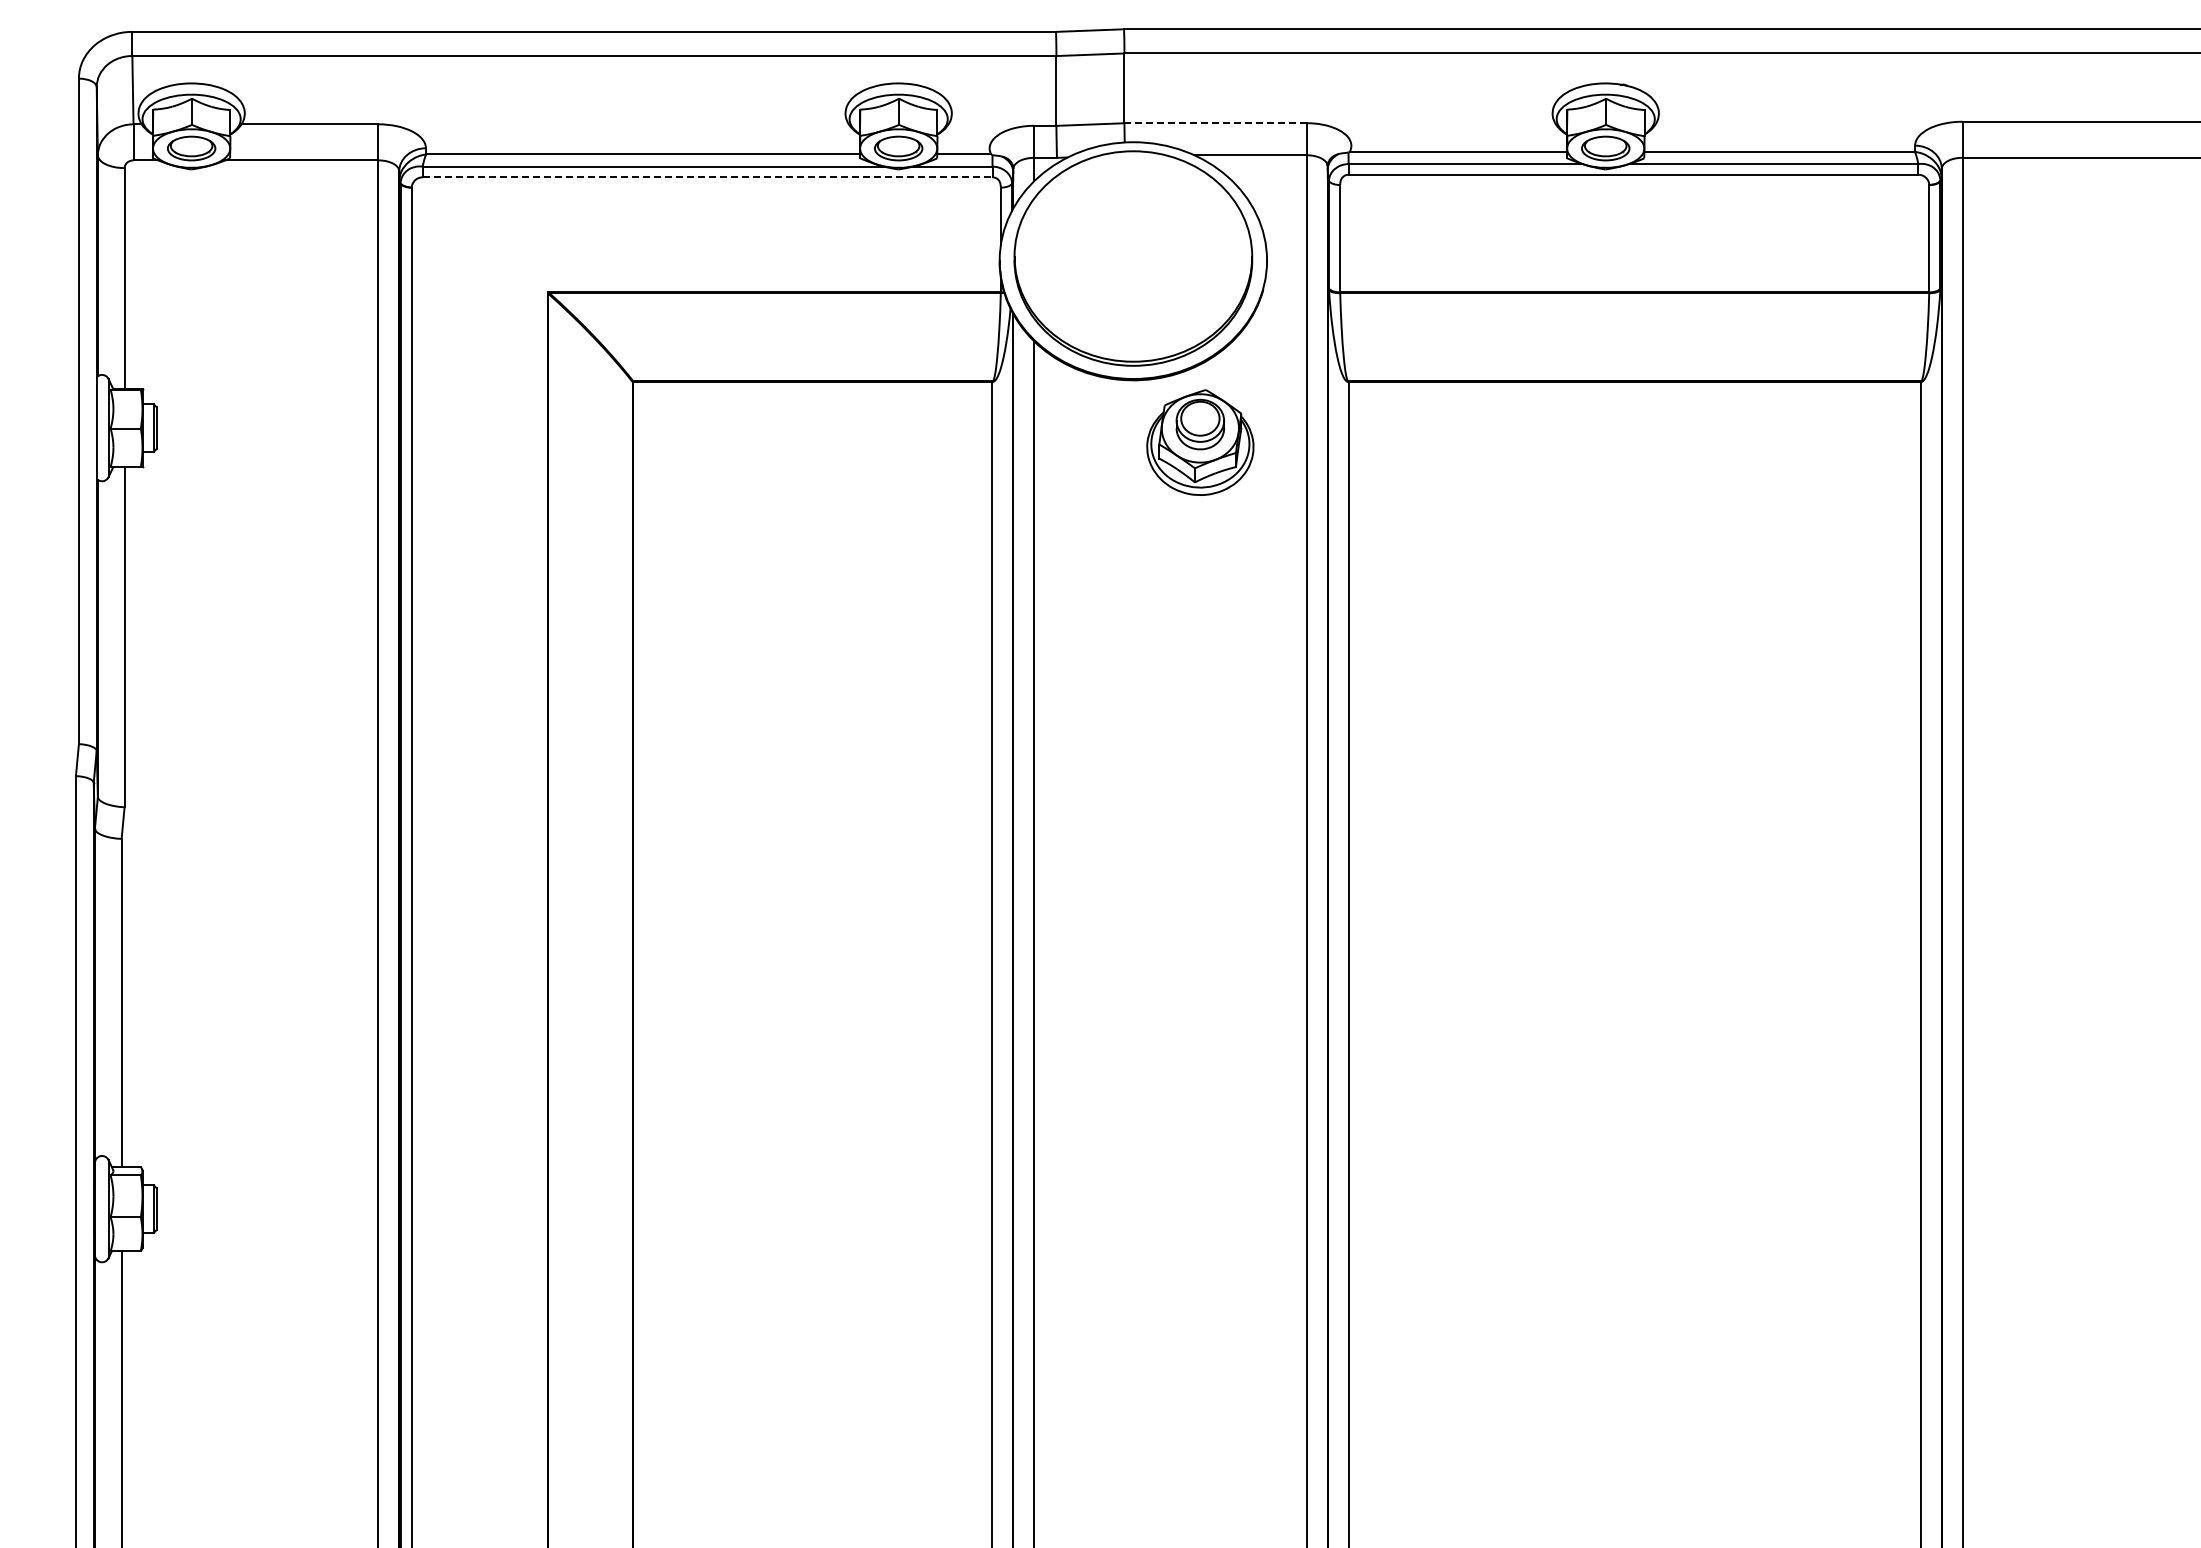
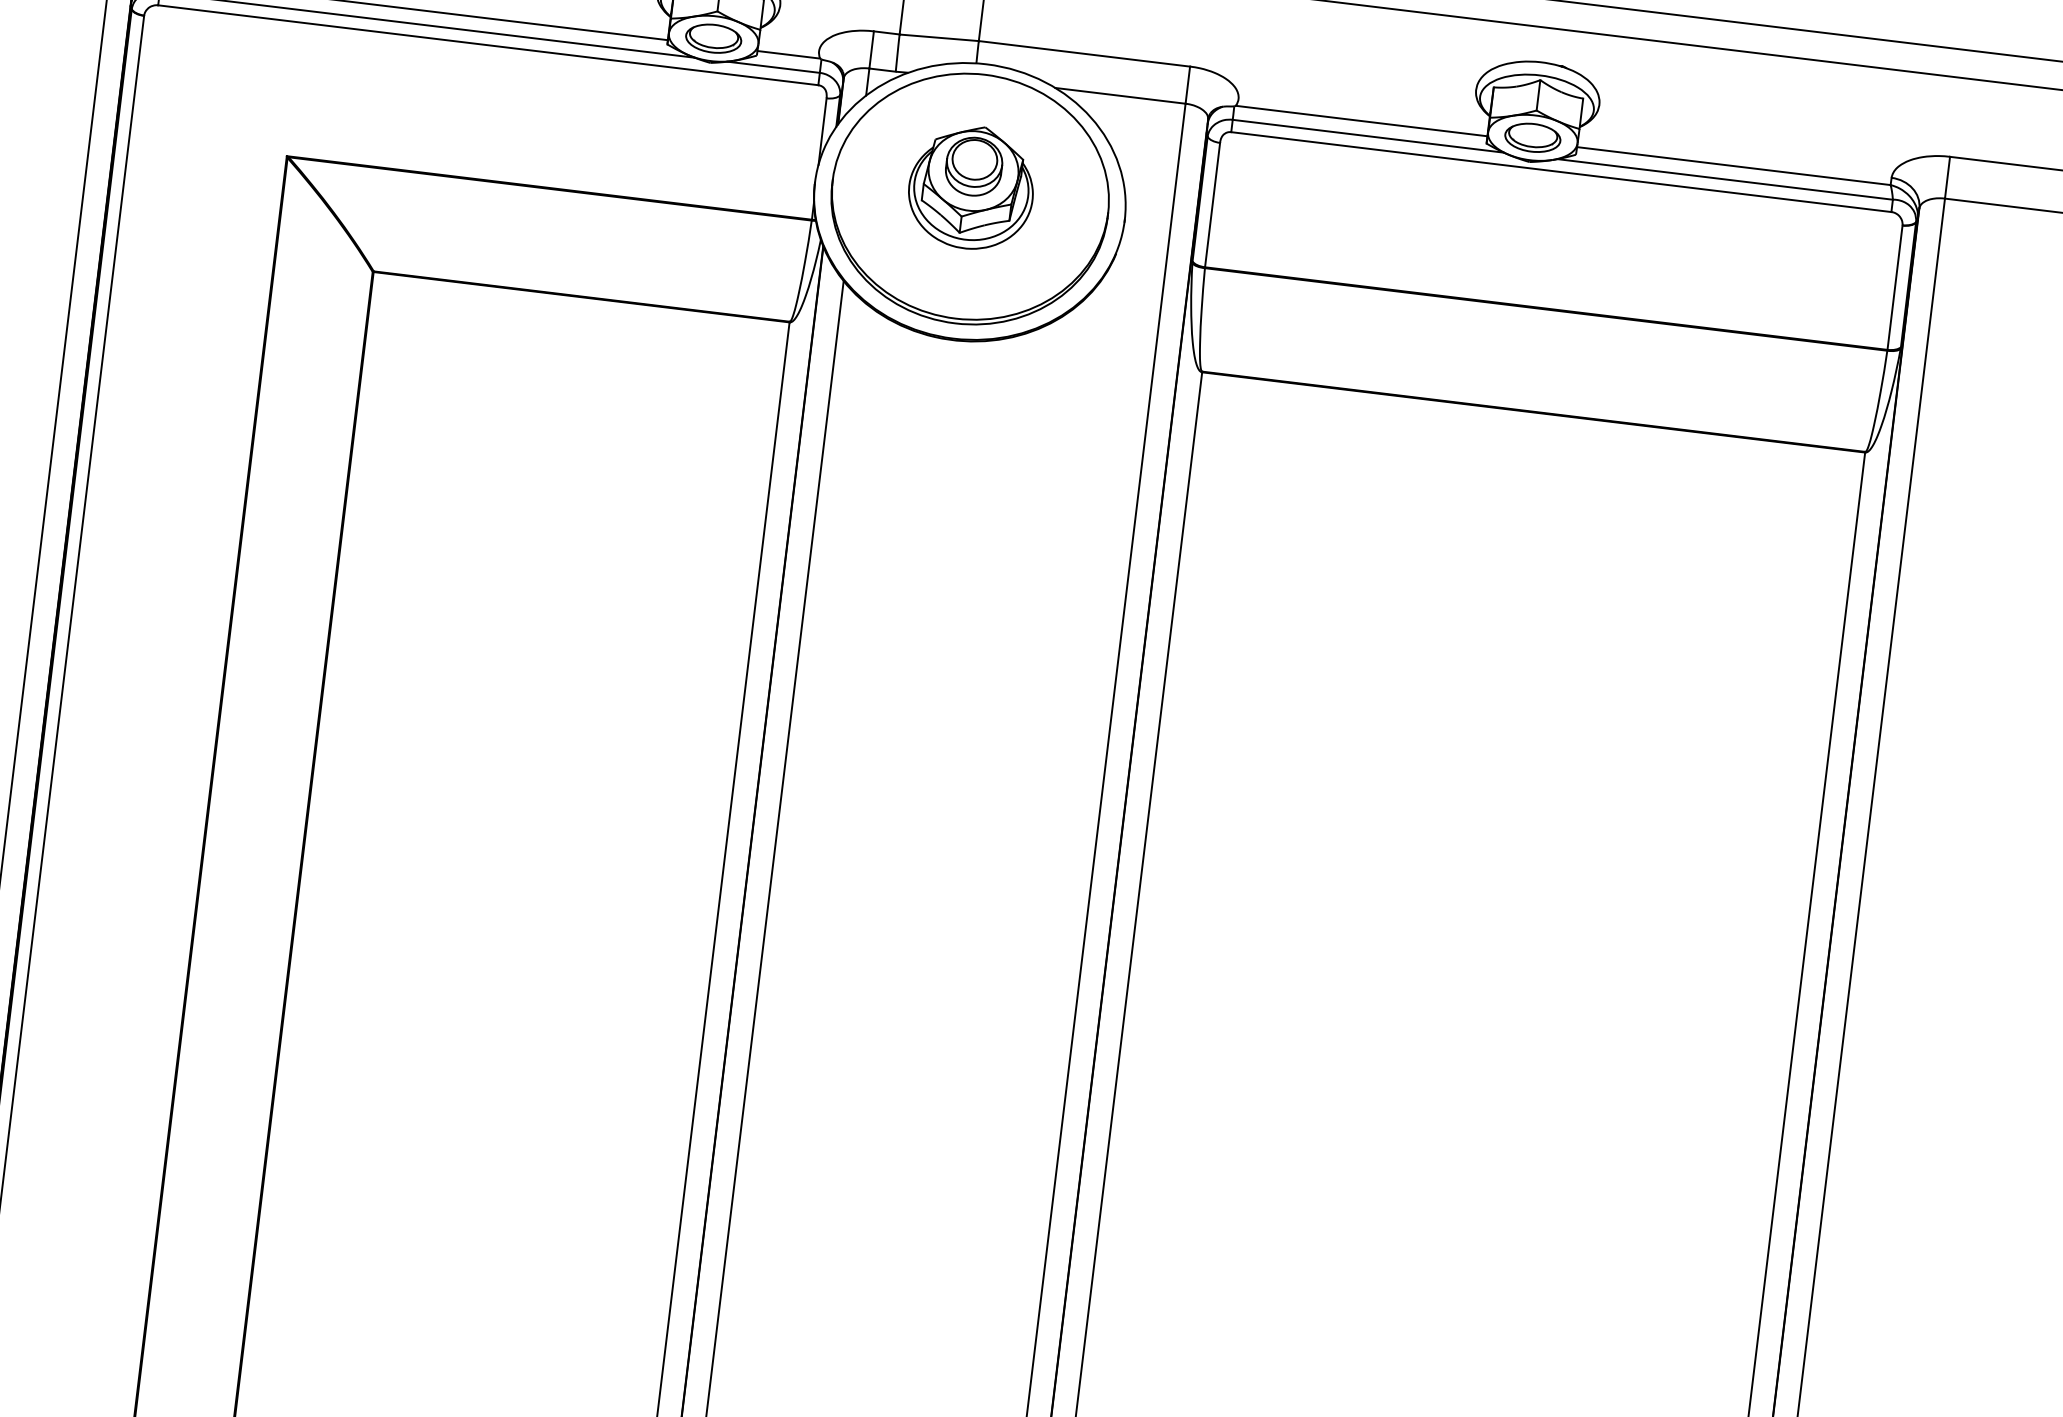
line: (1215, 123) -> (1084, 54), dashed -> solid
line: (707, 177) -> (488, 45), dashed -> solid
part: (1200, 442) -> (971, 187), moved

